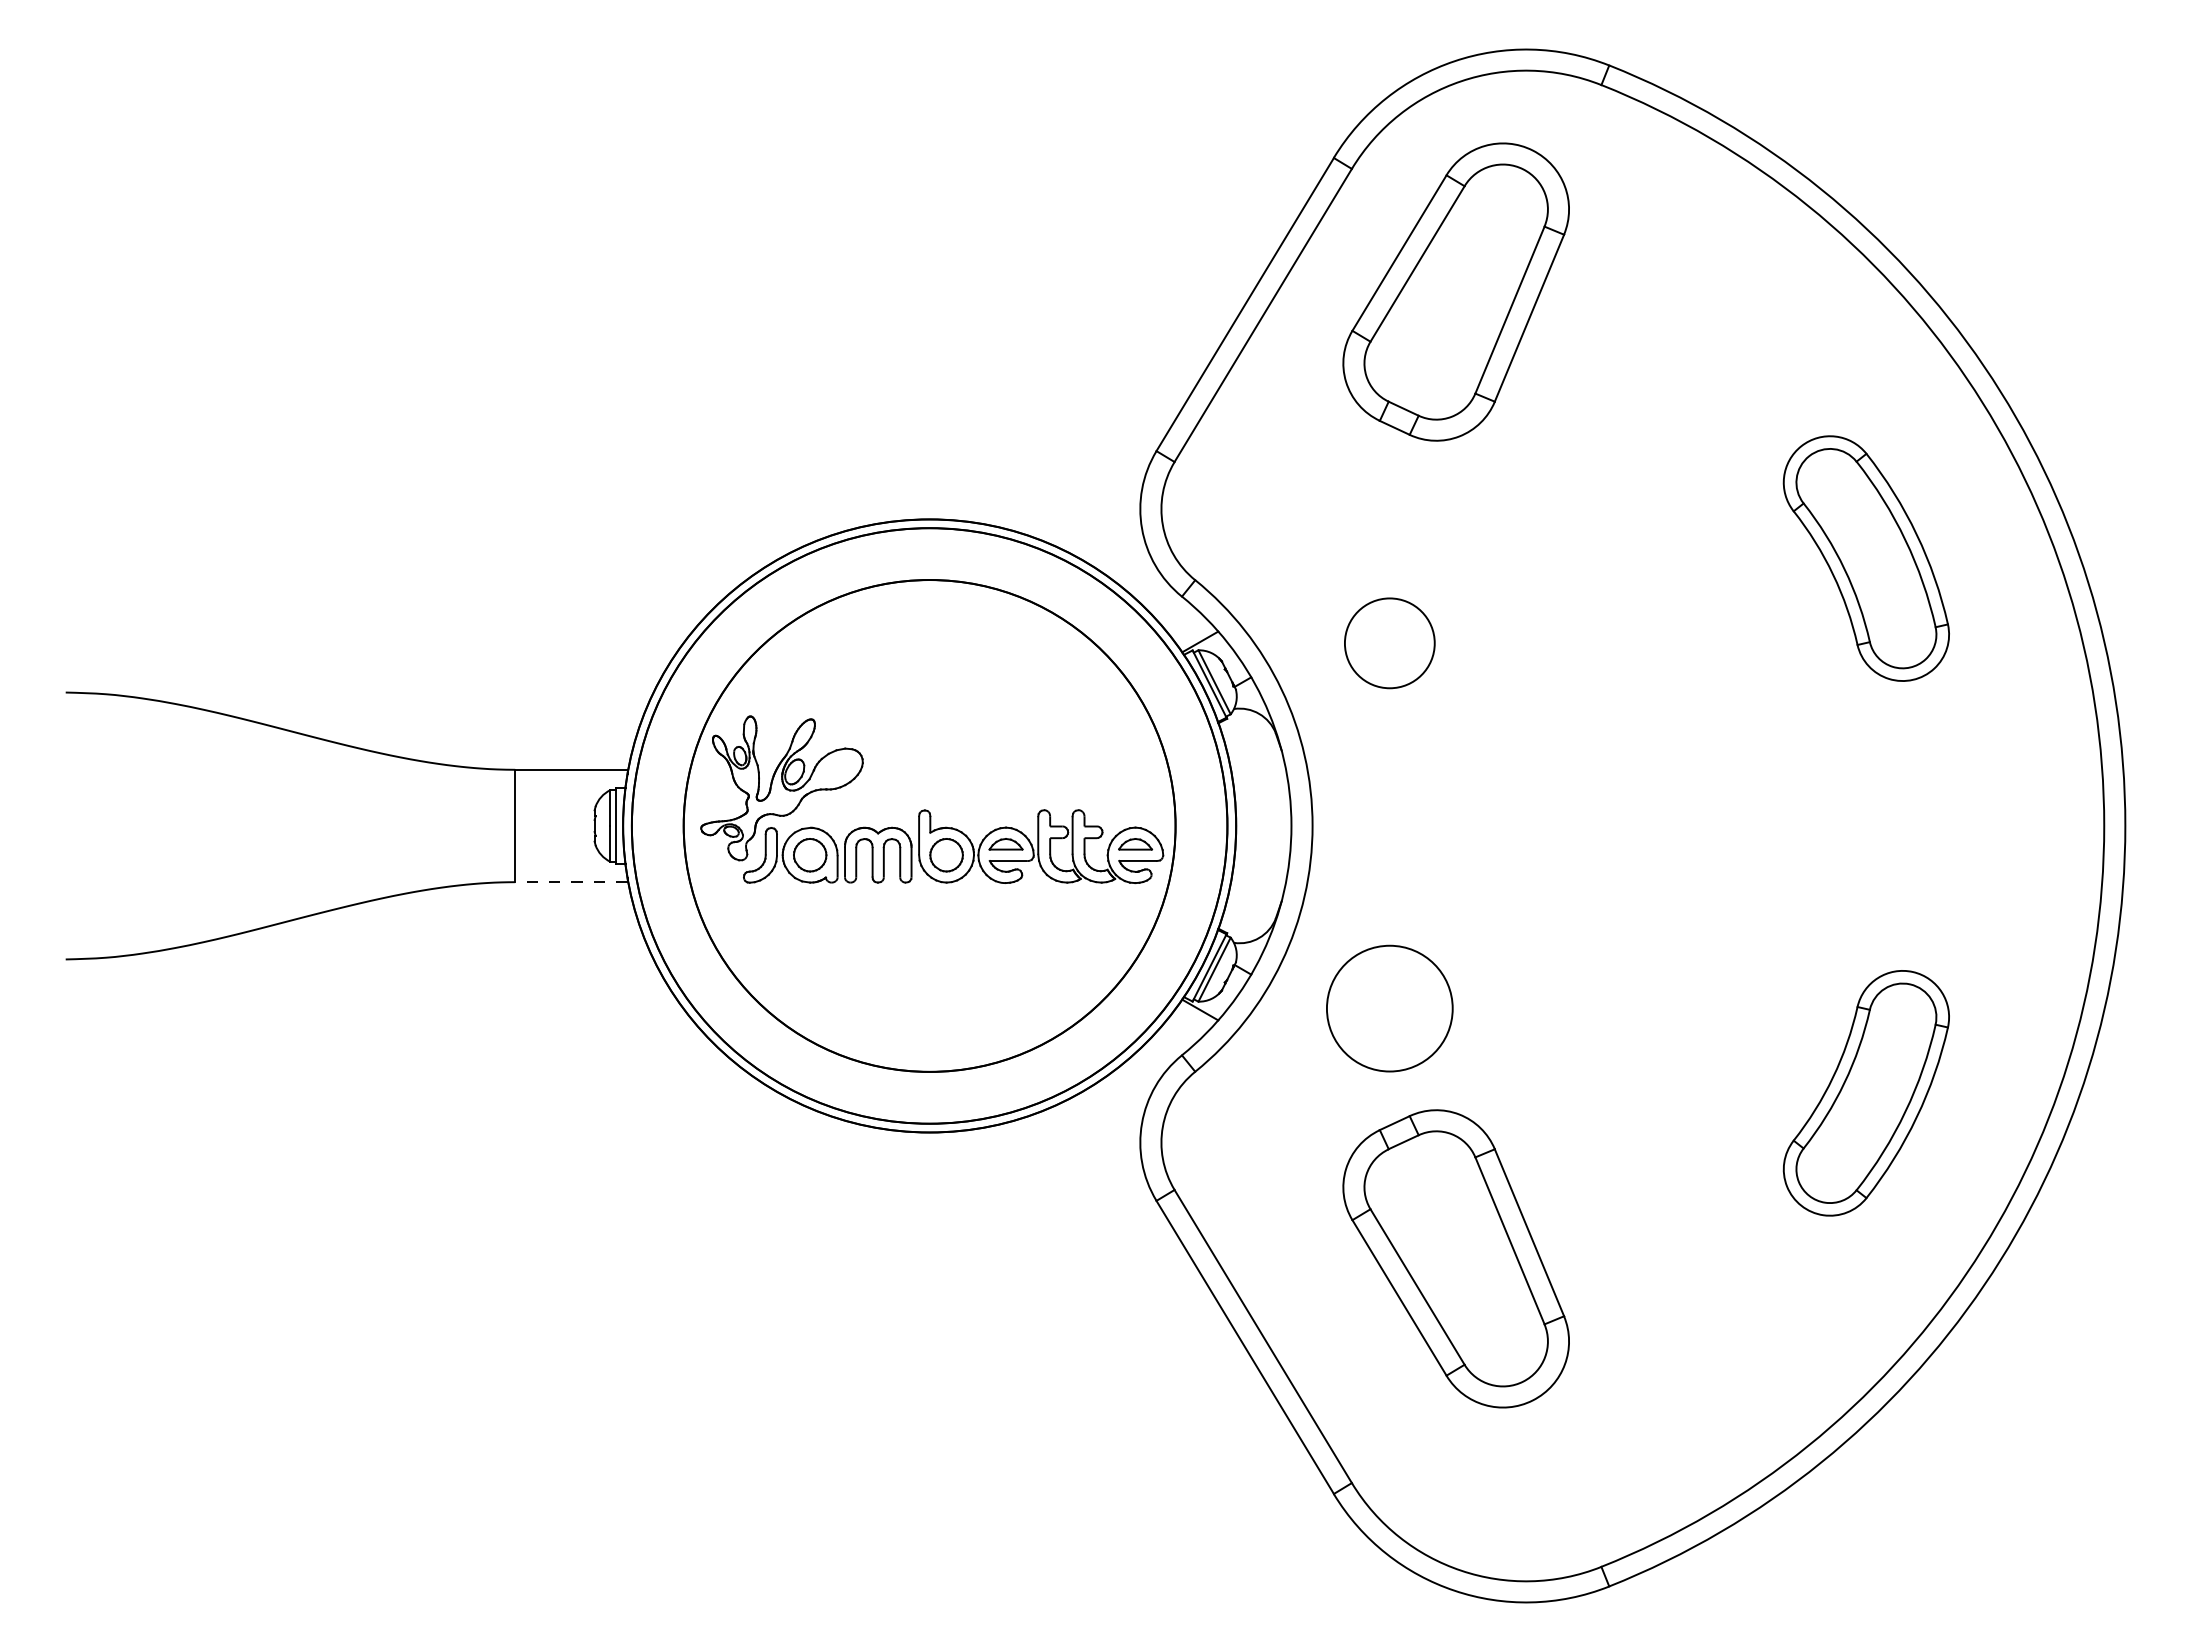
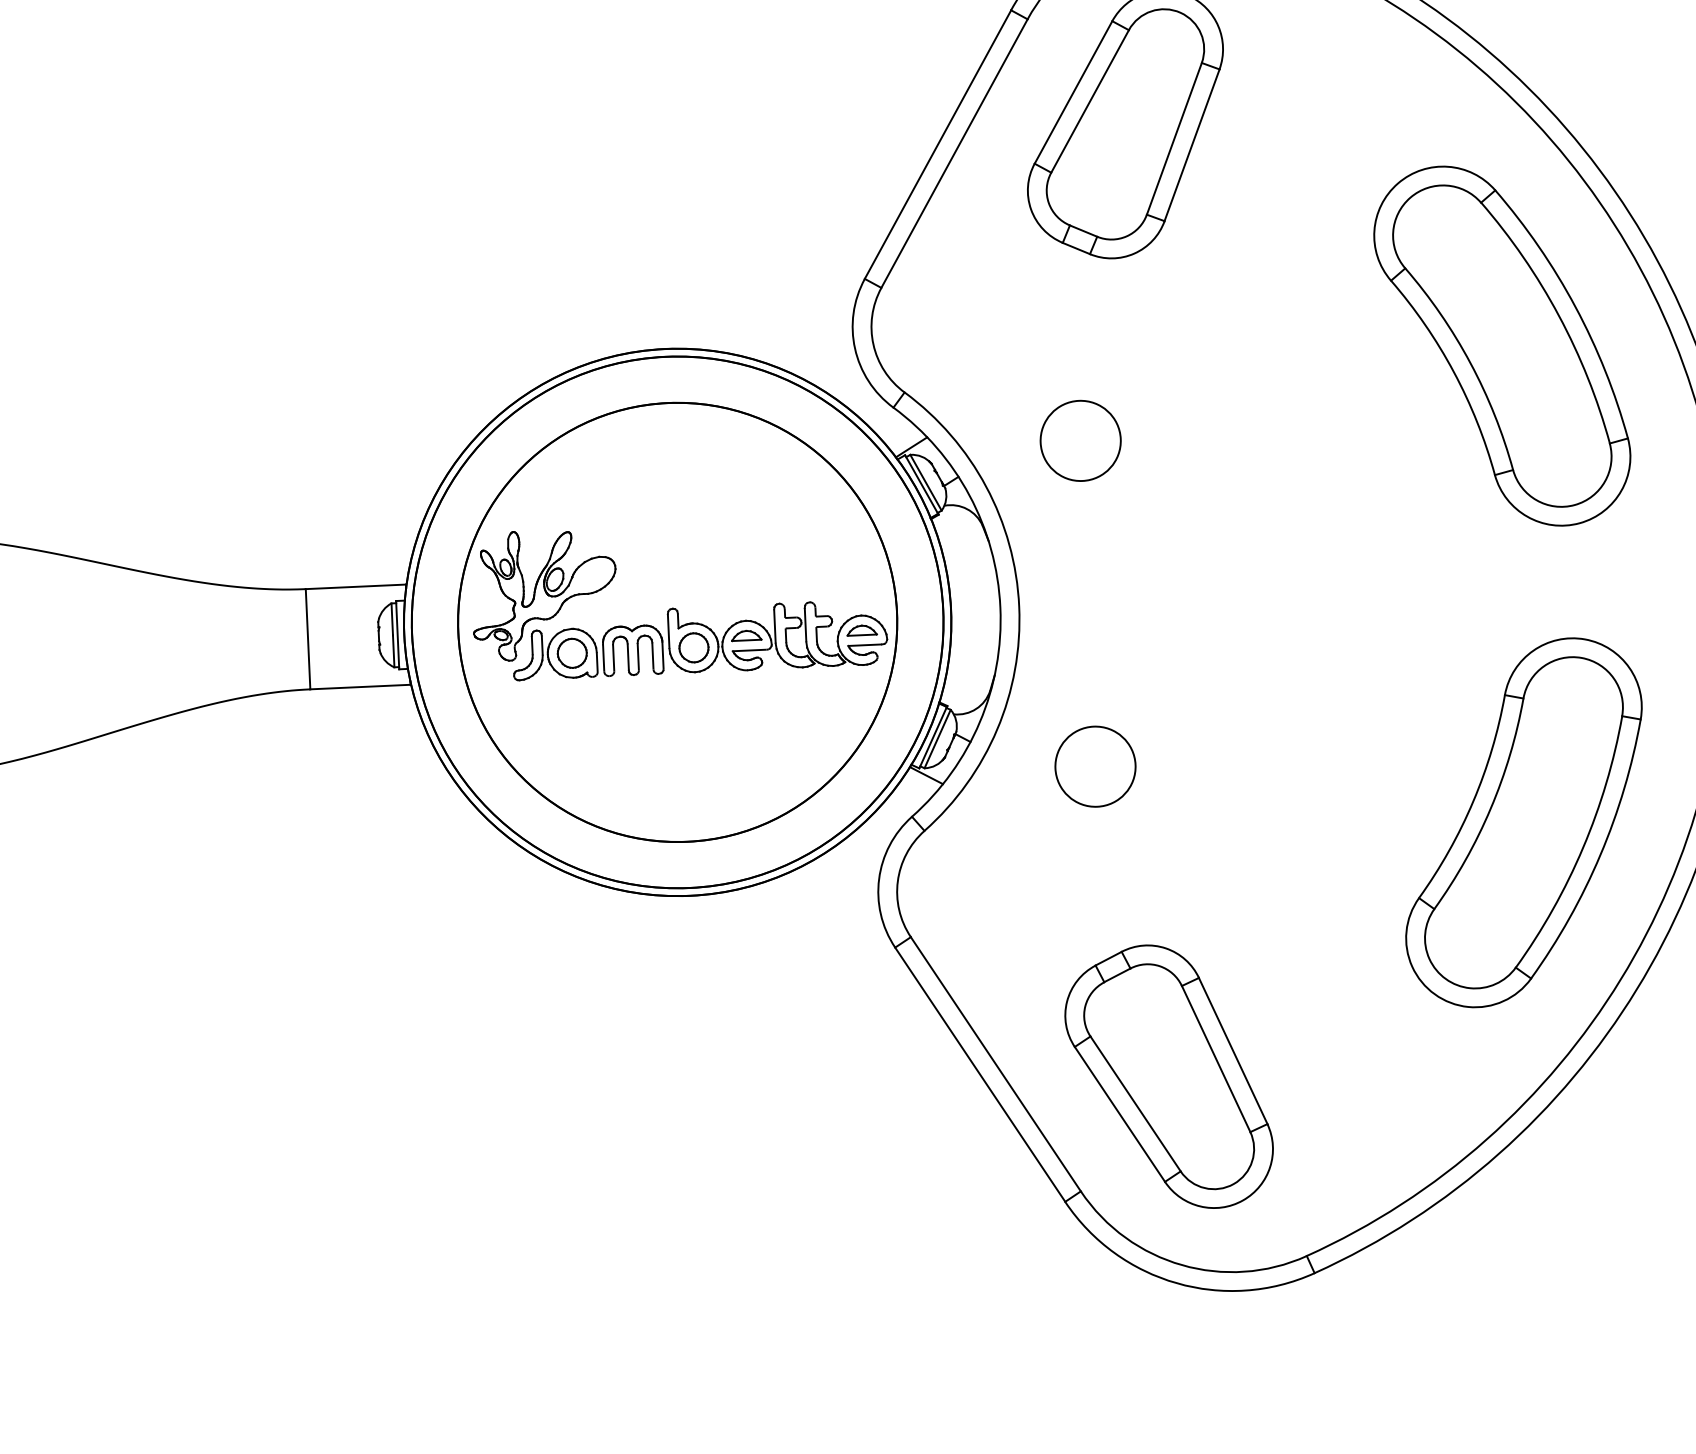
part: (1866, 558) -> (1502, 345), size x1.67
line: (570, 882) -> (359, 687), dashed -> solid
circle: (1389, 1008) -> (1095, 766), size x0.71
part: (1866, 1093) -> (1524, 823), size x1.67
part: (1455, 1258) -> (1168, 1076), moved

